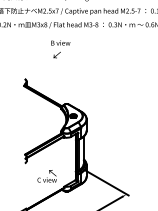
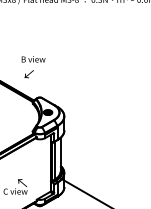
text: (60, 49) -> (33, 67), moved

